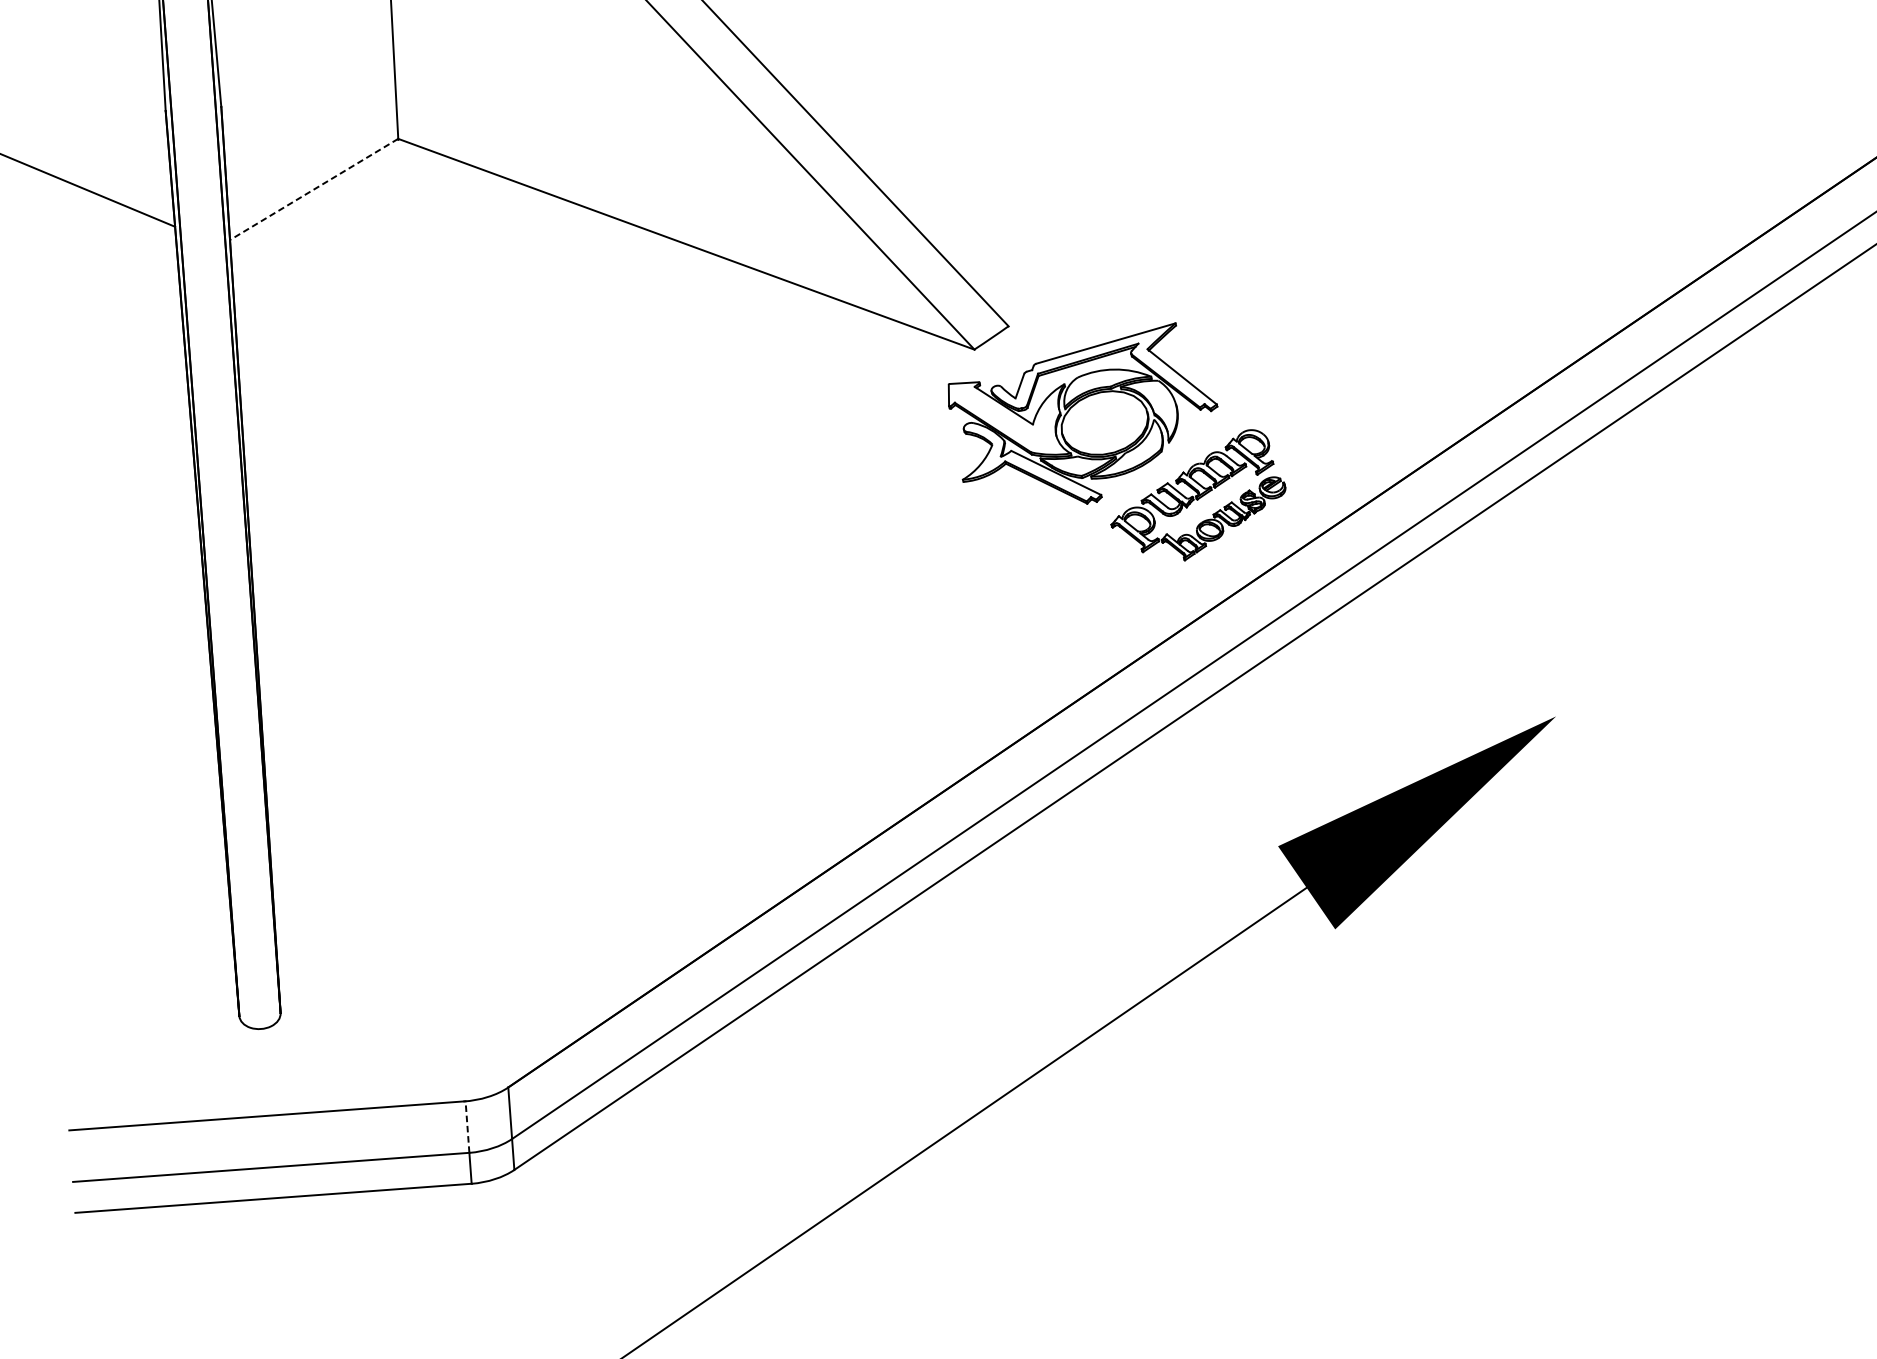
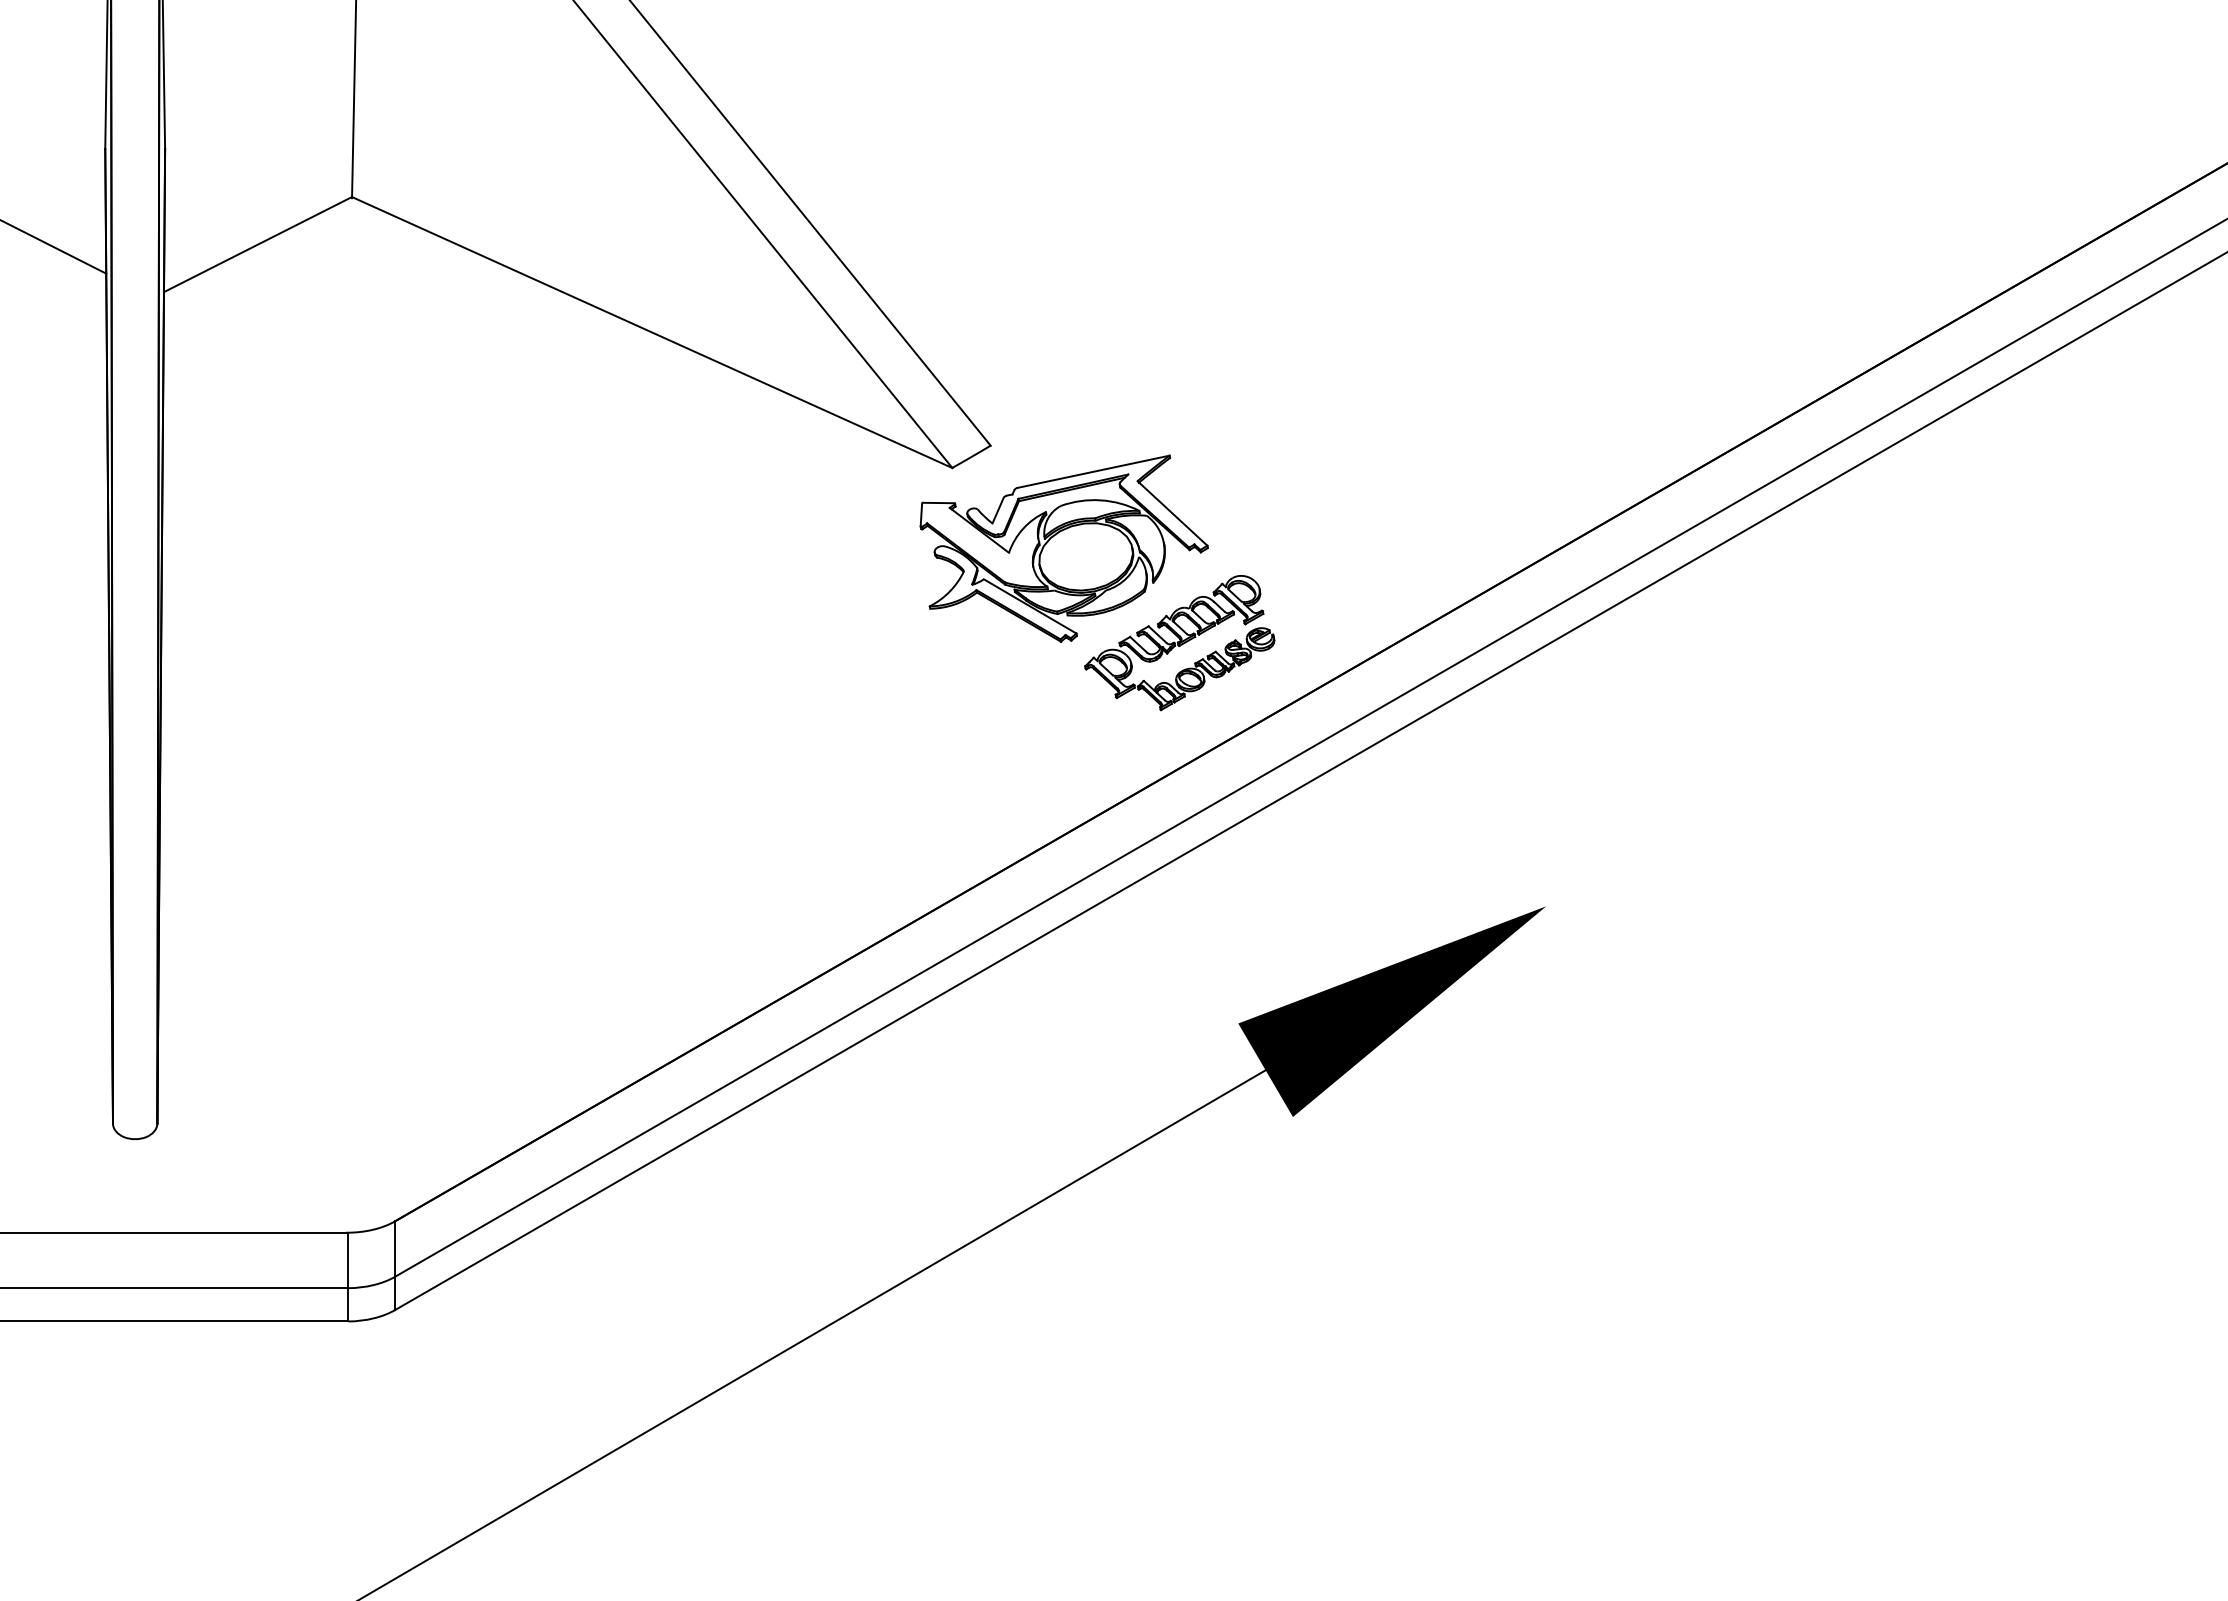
line: (313, 189) -> (257, 244), dashed -> solid
line: (467, 1127) -> (348, 1260), dashed -> solid

